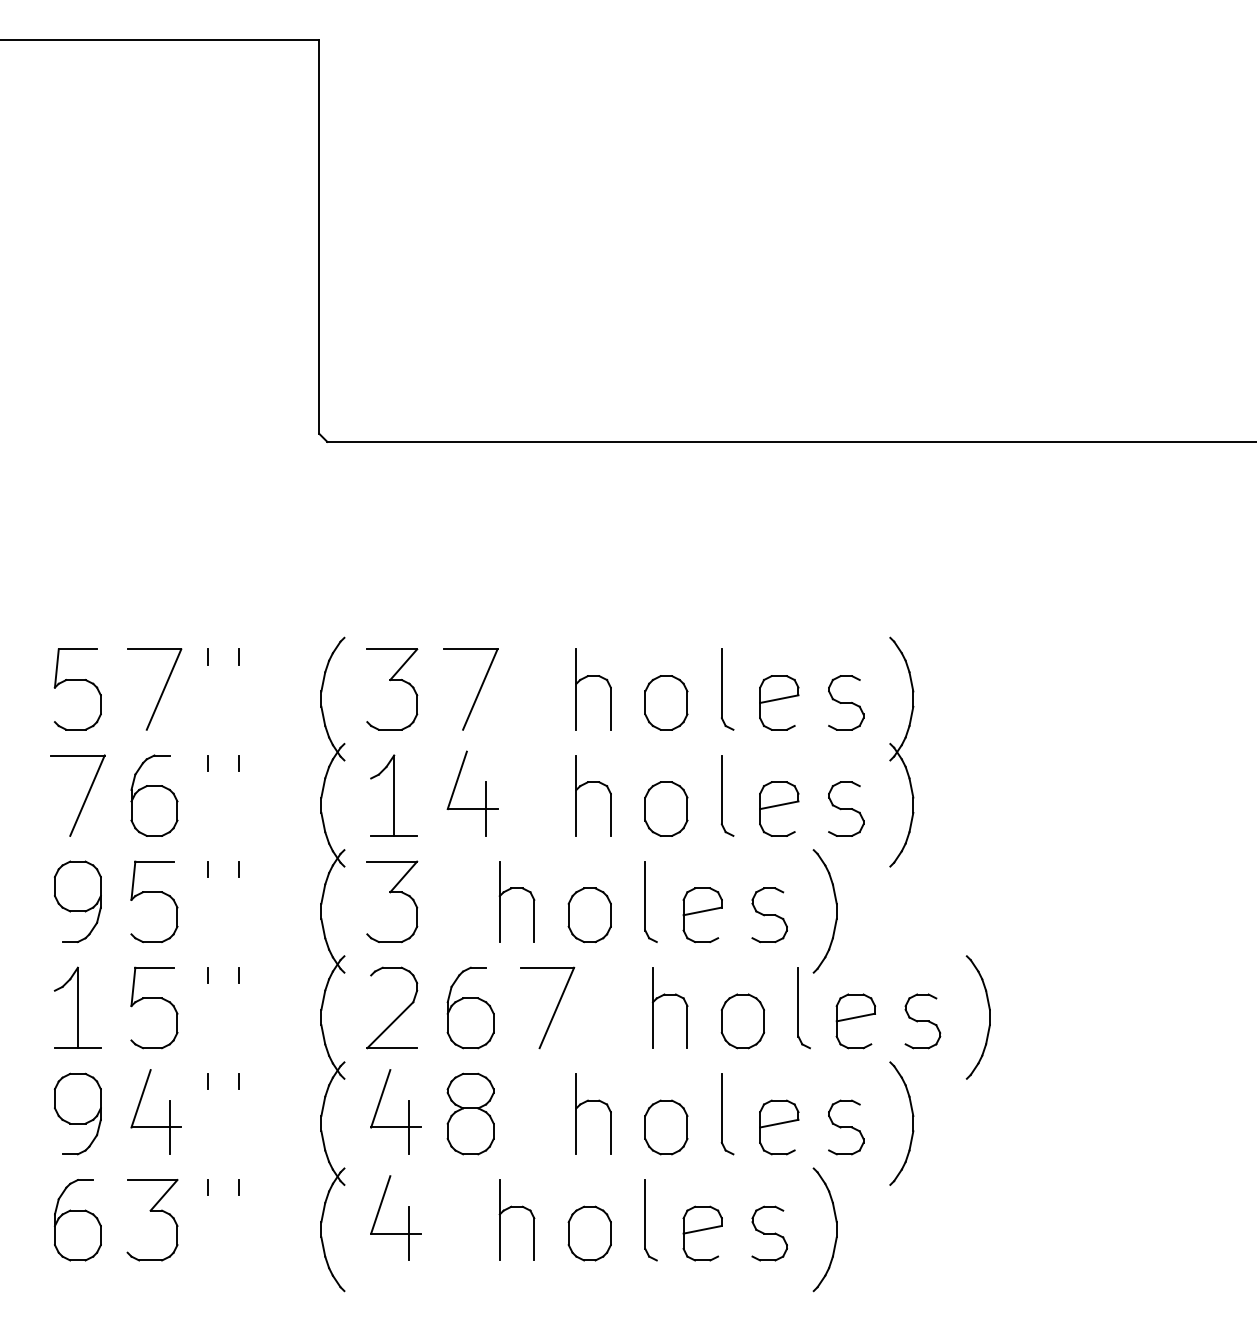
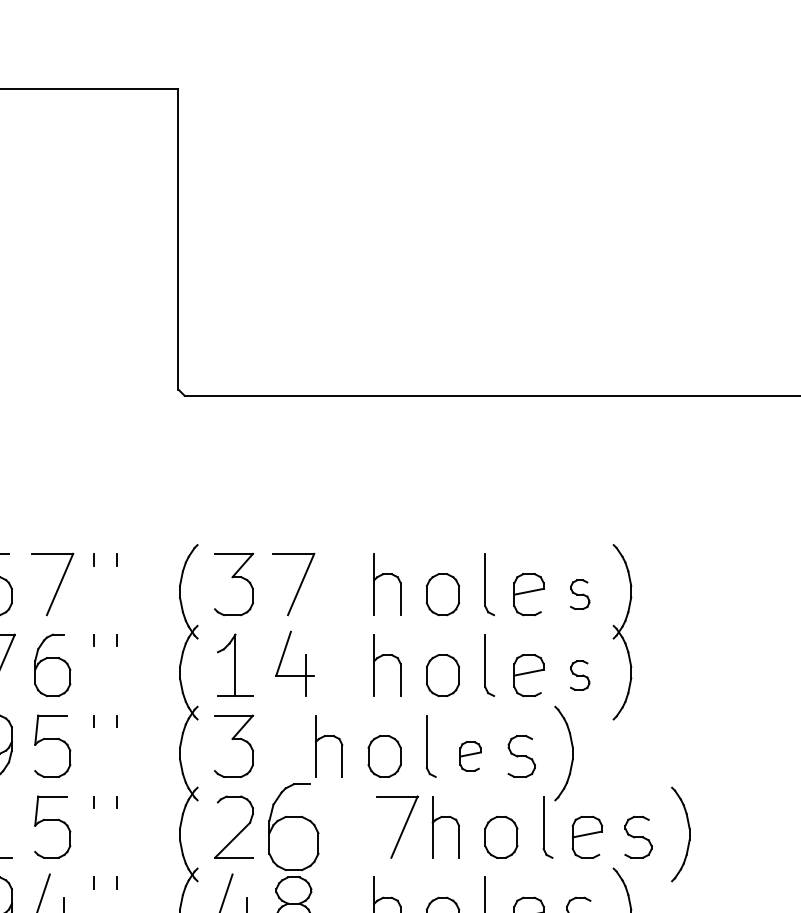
part: (846, 702) -> (580, 594), size x0.7
part: (846, 808) -> (580, 675), size x0.7
part: (702, 915) -> (470, 756), size x0.7
part: (470, 1007) -> (293, 826), size x1.4
part: (554, 1010) -> (402, 829), moved

